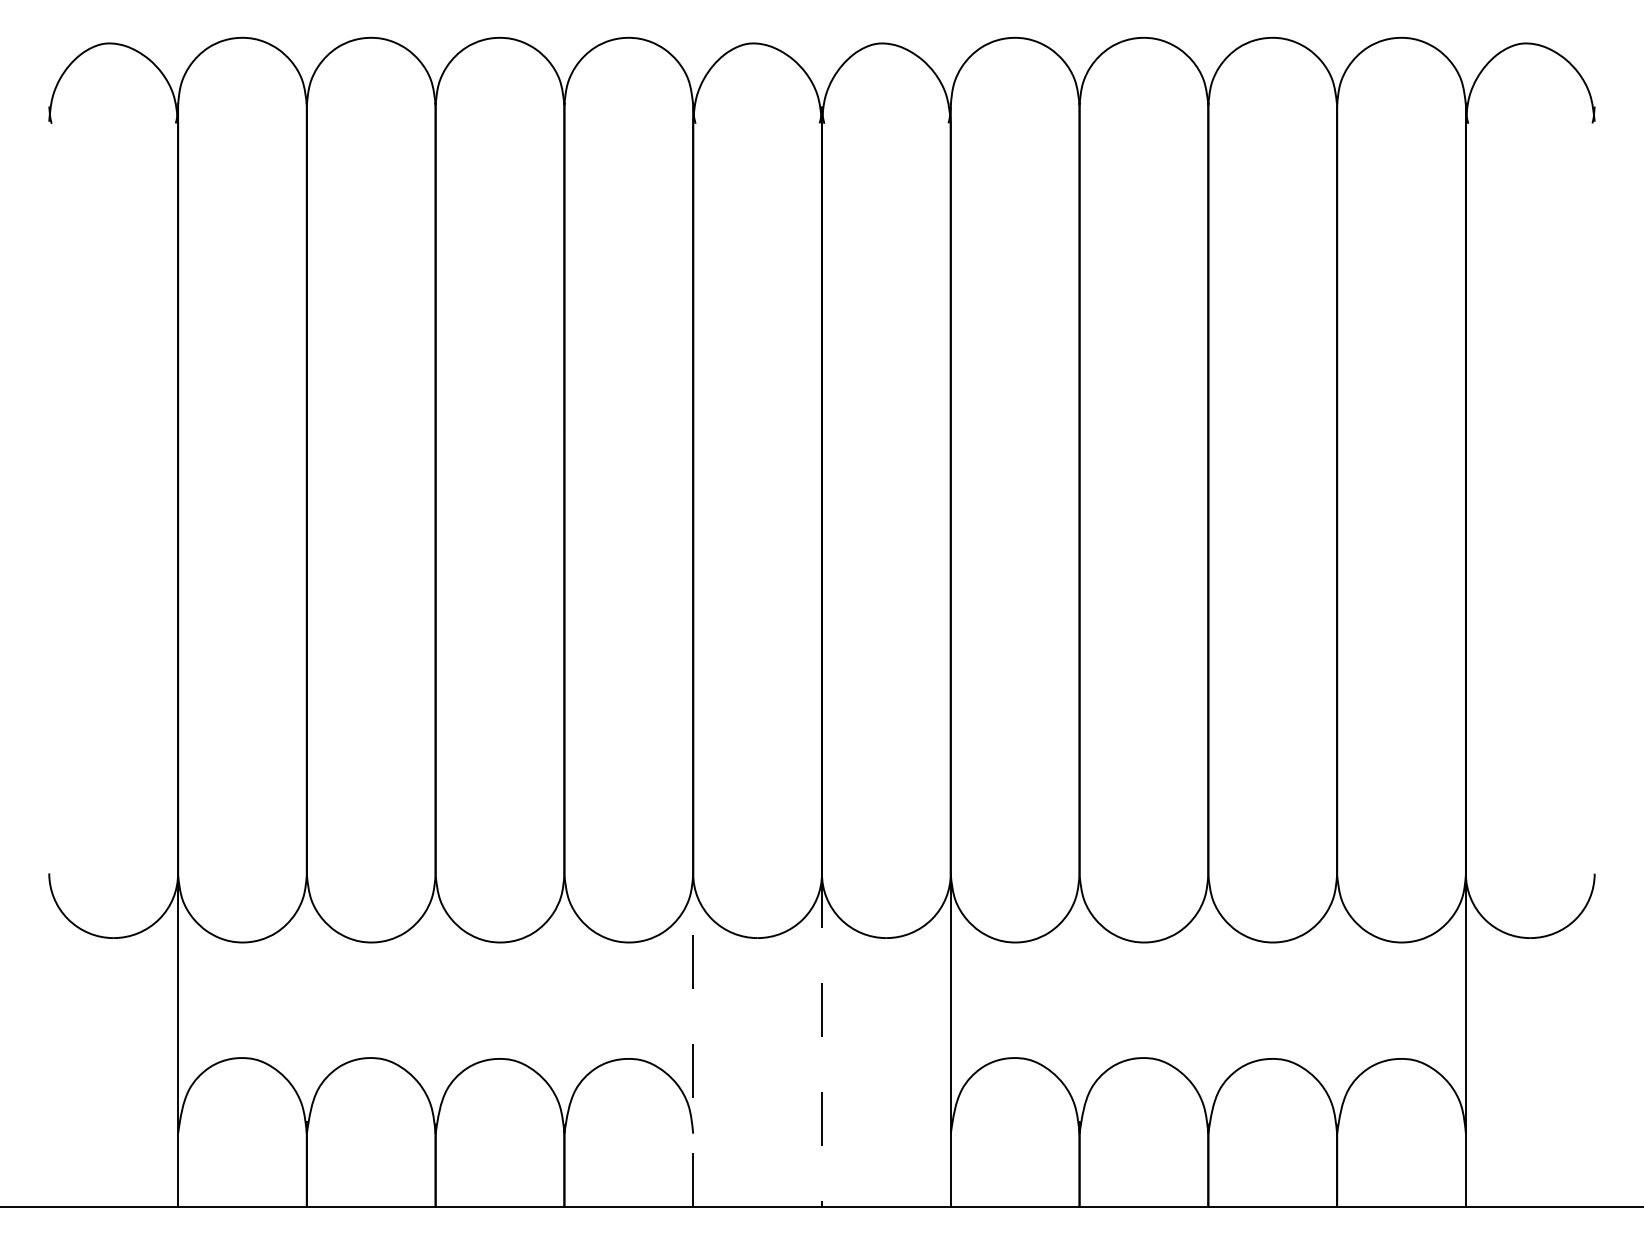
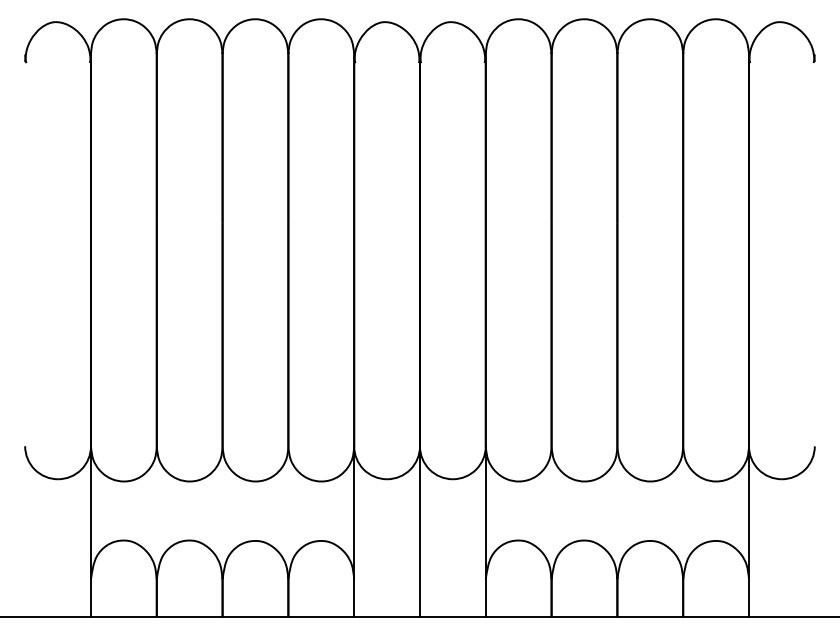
line: (693, 1040) -> (354, 531), dashed -> solid
line: (822, 1042) -> (420, 532), dashed -> solid

